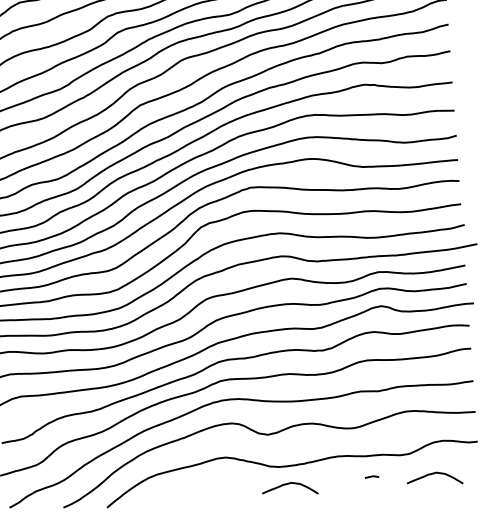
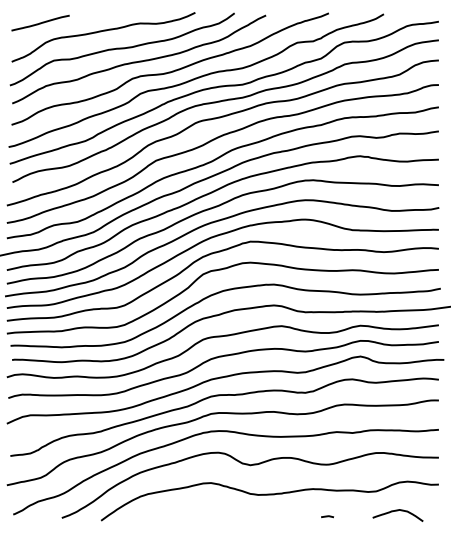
line: (371, 476) -> (327, 516), moved
curve: (289, 484) -> (266, 511), removed

